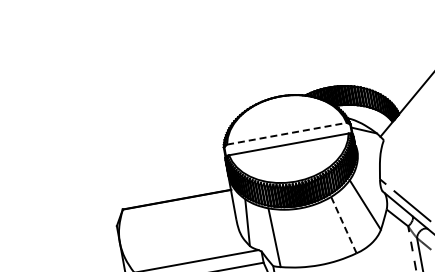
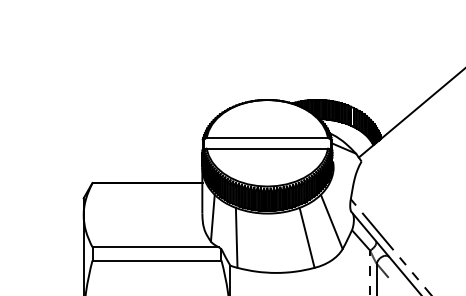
line: (286, 133) -> (267, 137), dashed -> solid
line: (344, 224) -> (307, 237), dashed -> solid

